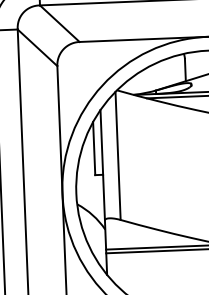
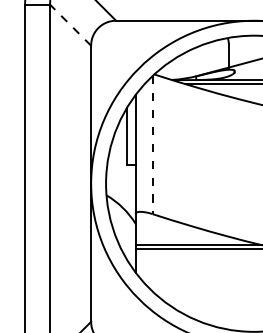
line: (37, 47) -> (70, 24), solid -> dashed
line: (117, 156) -> (152, 145), solid -> dashed

